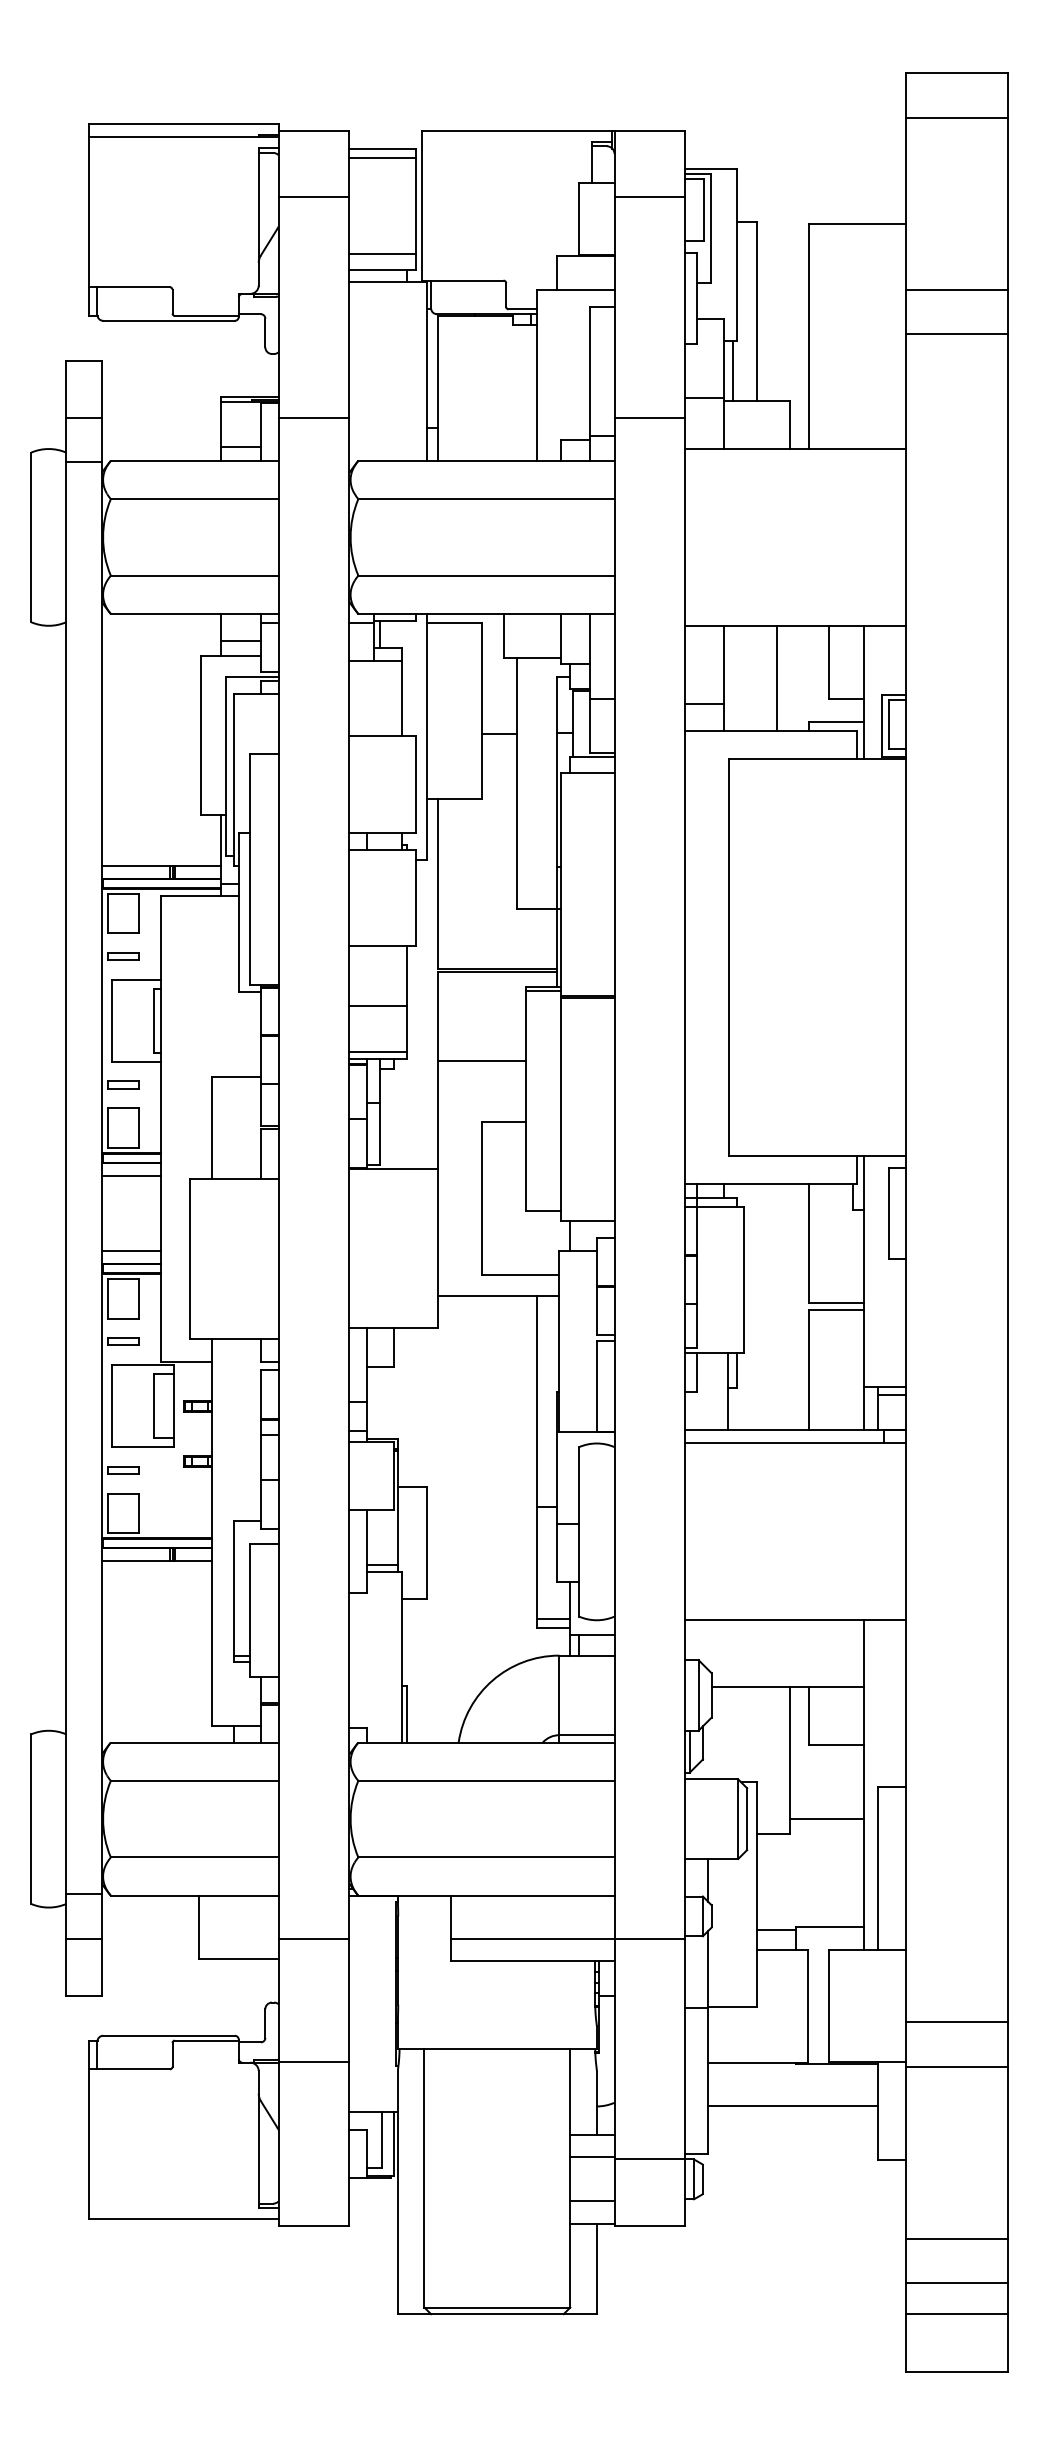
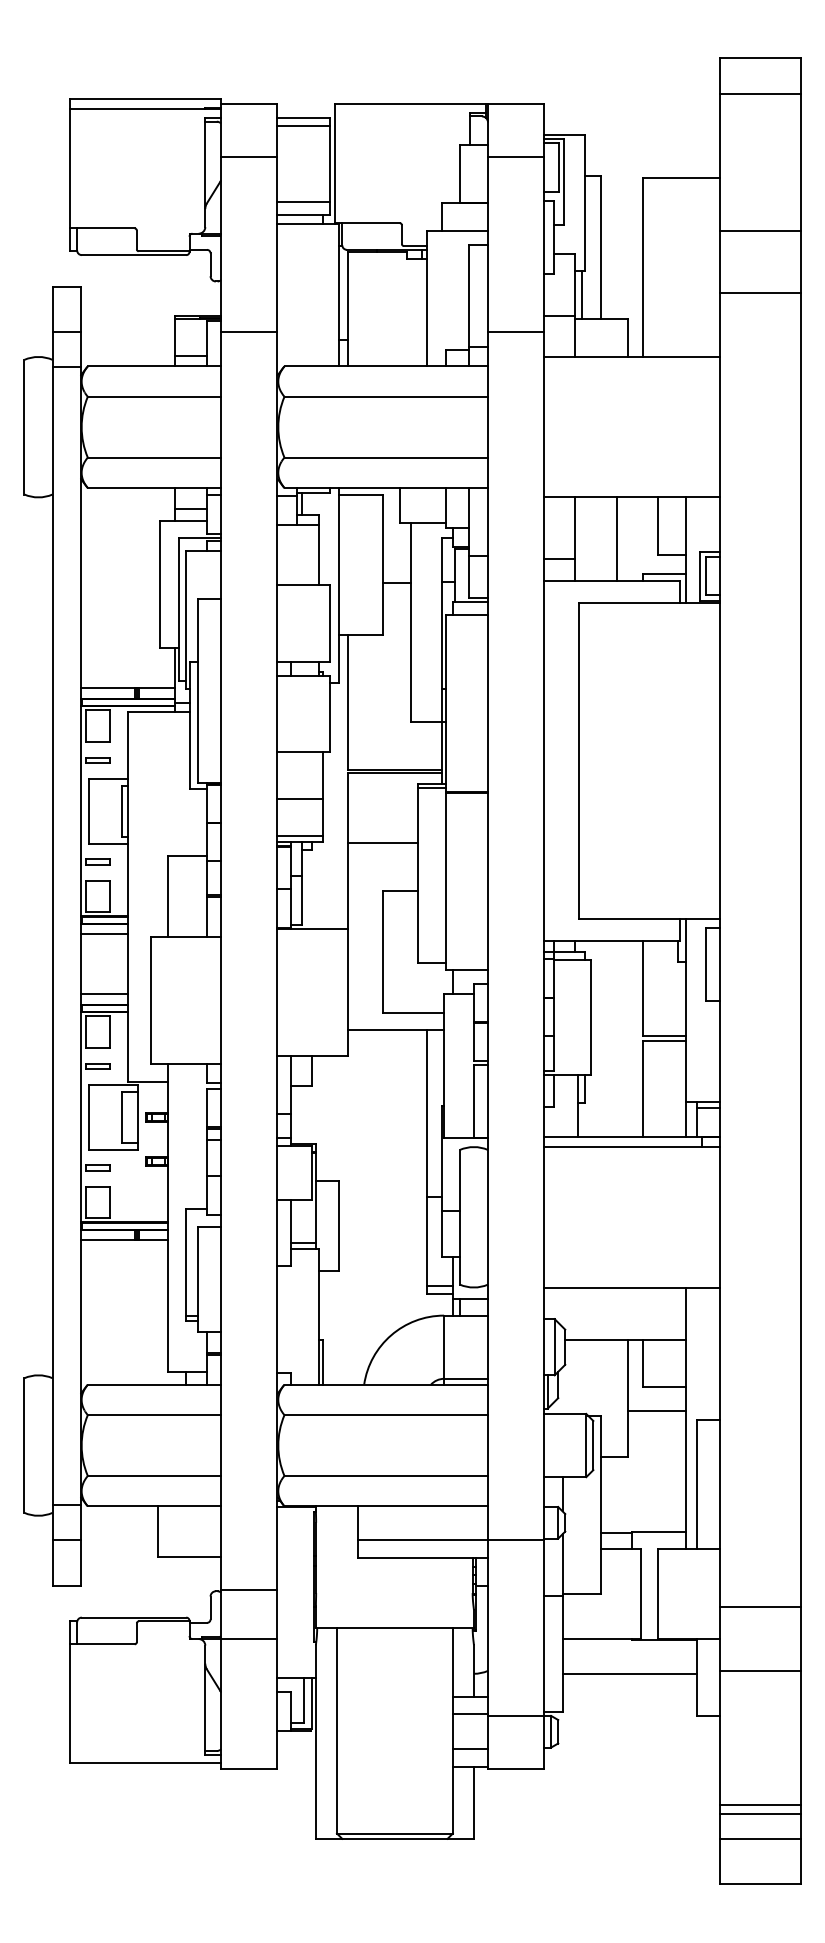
line: (956, 334) -> (759, 293), moved
line: (827, 1819) -> (657, 1410), moved
line: (313, 1938) -> (248, 1590), moved
line: (956, 2066) -> (759, 1670), moved
line: (956, 2239) -> (759, 1805), moved

